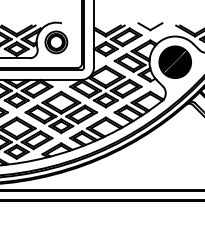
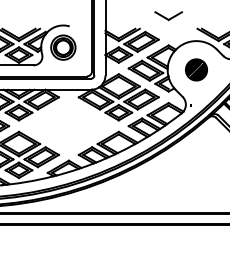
part: (150, 27) -> (168, 16), moved
part: (175, 61) -> (196, 69), size x0.6
part: (60, 112) -> (68, 126), removed

